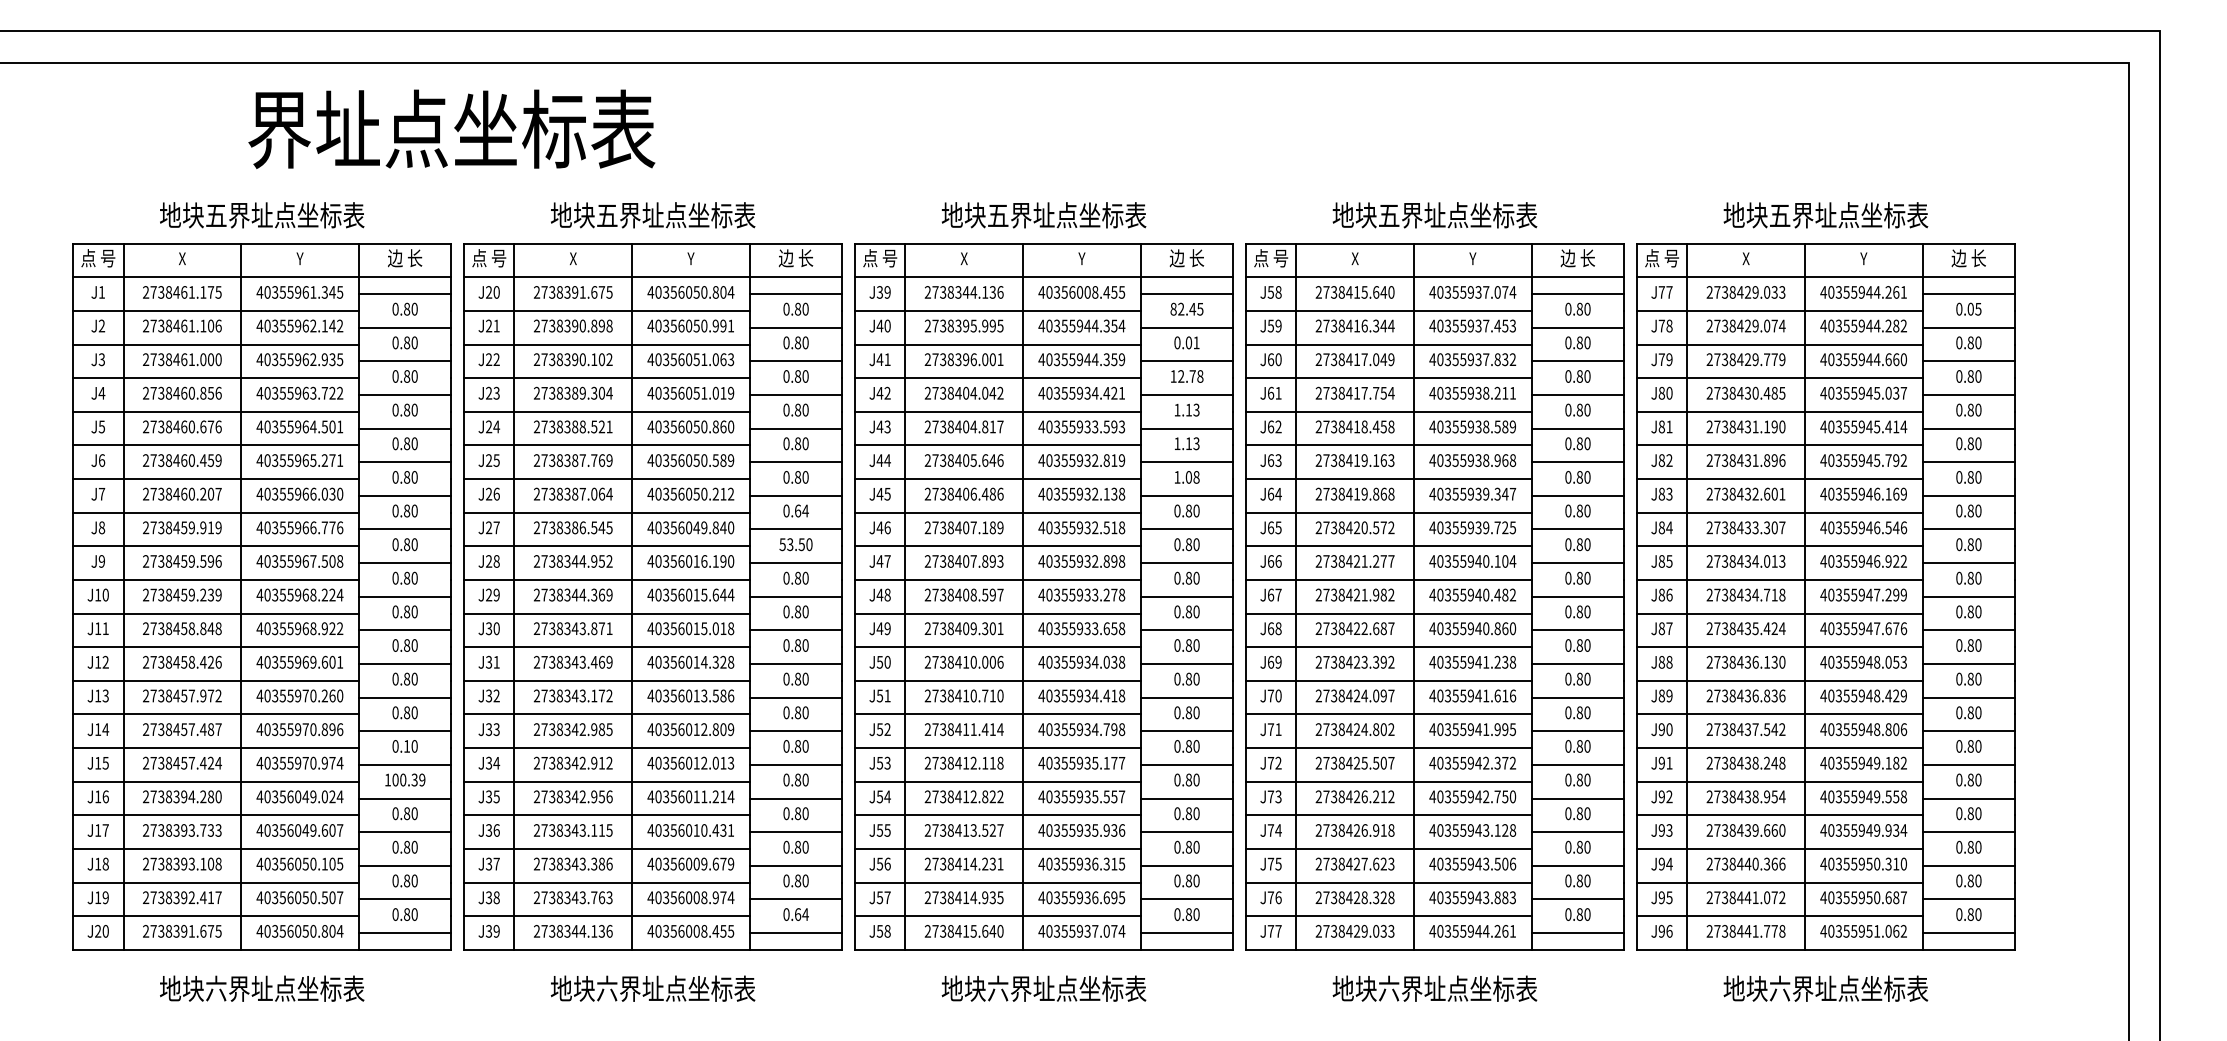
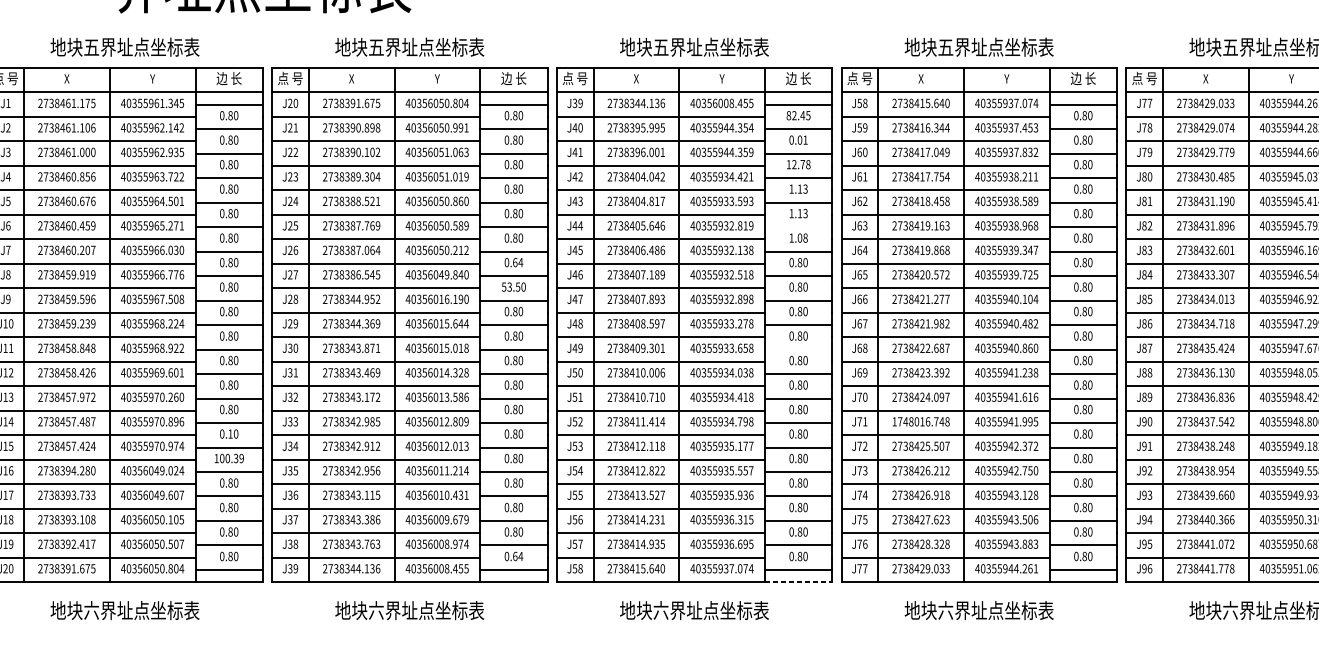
line: (1186, 462) -> (798, 227), removed
line: (1186, 630) -> (798, 349), removed
text: (1354, 729) -> (920, 421), 2738424.802 -> 1748016.748
line: (1187, 949) -> (798, 581), solid -> dashed

